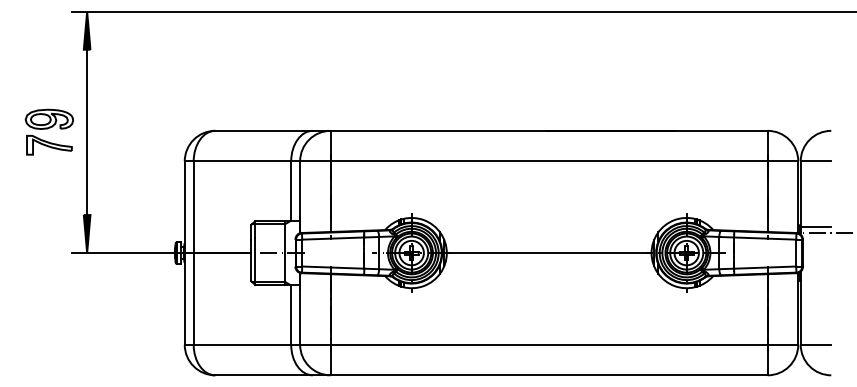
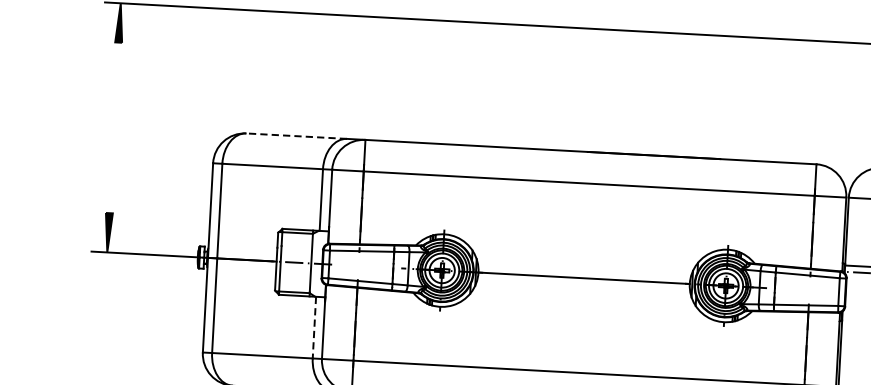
line: (264, 130) -> (297, 135), solid -> dashed
part: (48, 131) -> (74, 124), removed
line: (87, 132) -> (114, 128), removed
line: (291, 314) -> (314, 327), solid -> dashed

